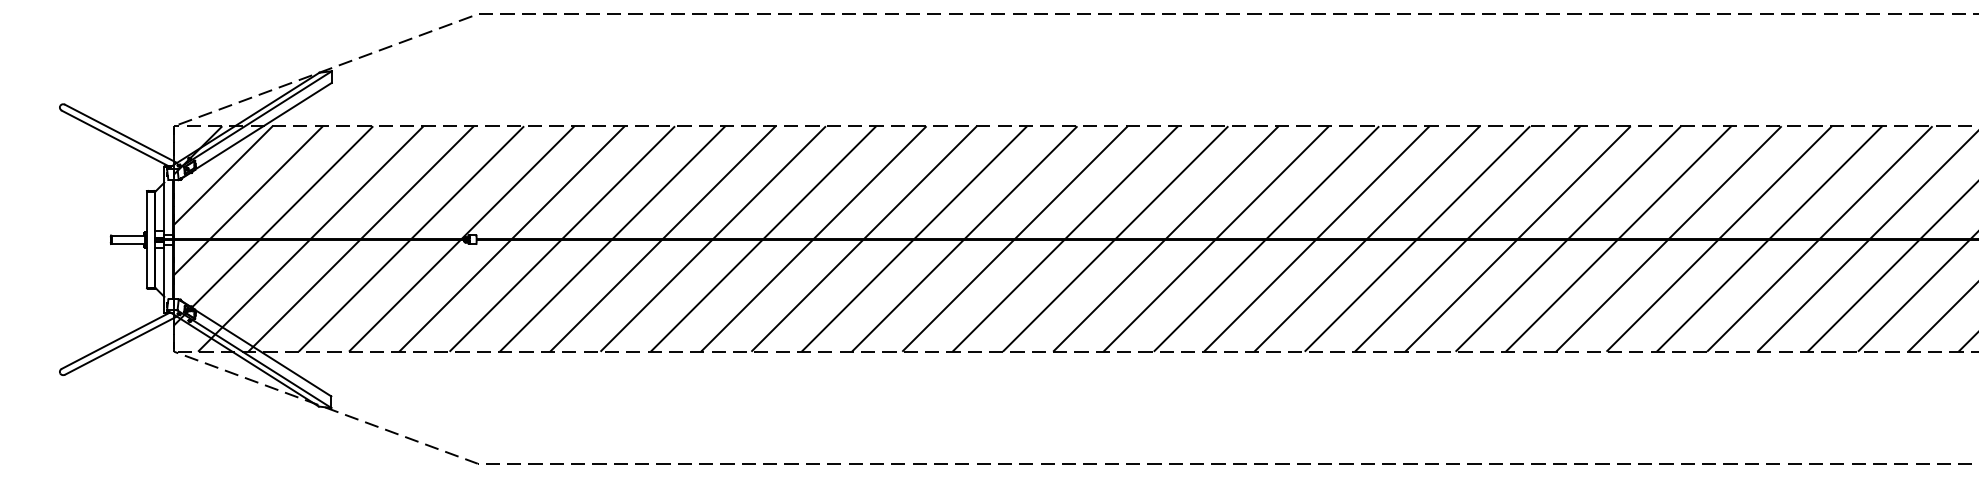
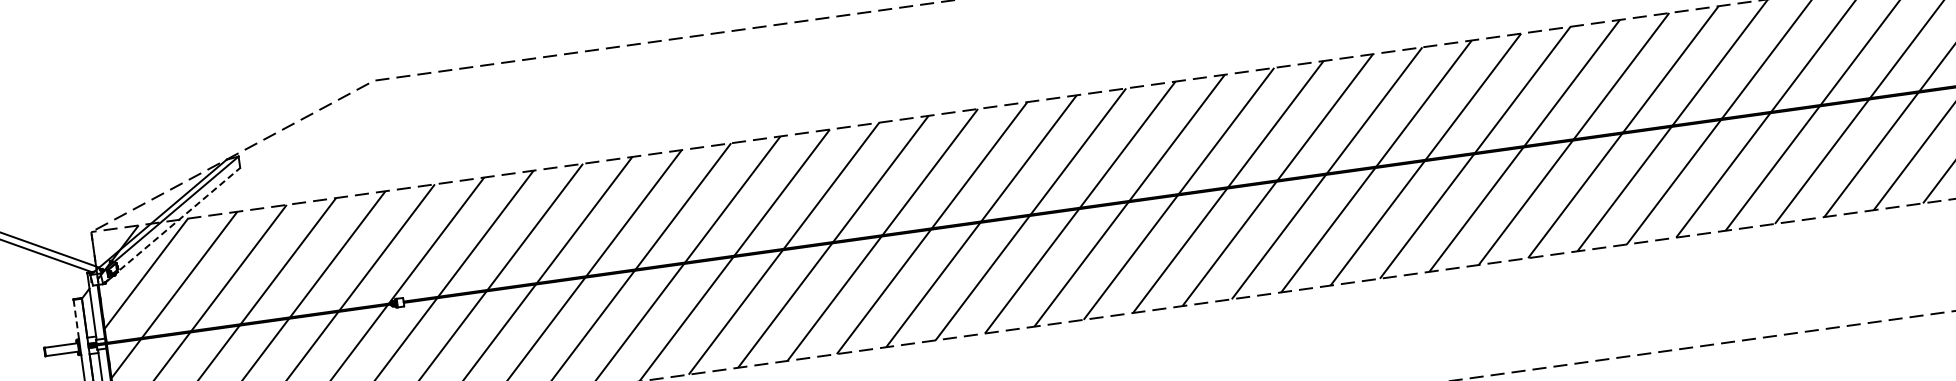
line: (255, 131) -> (171, 226), solid -> dashed
line: (146, 212) -> (76, 320), solid -> dashed

